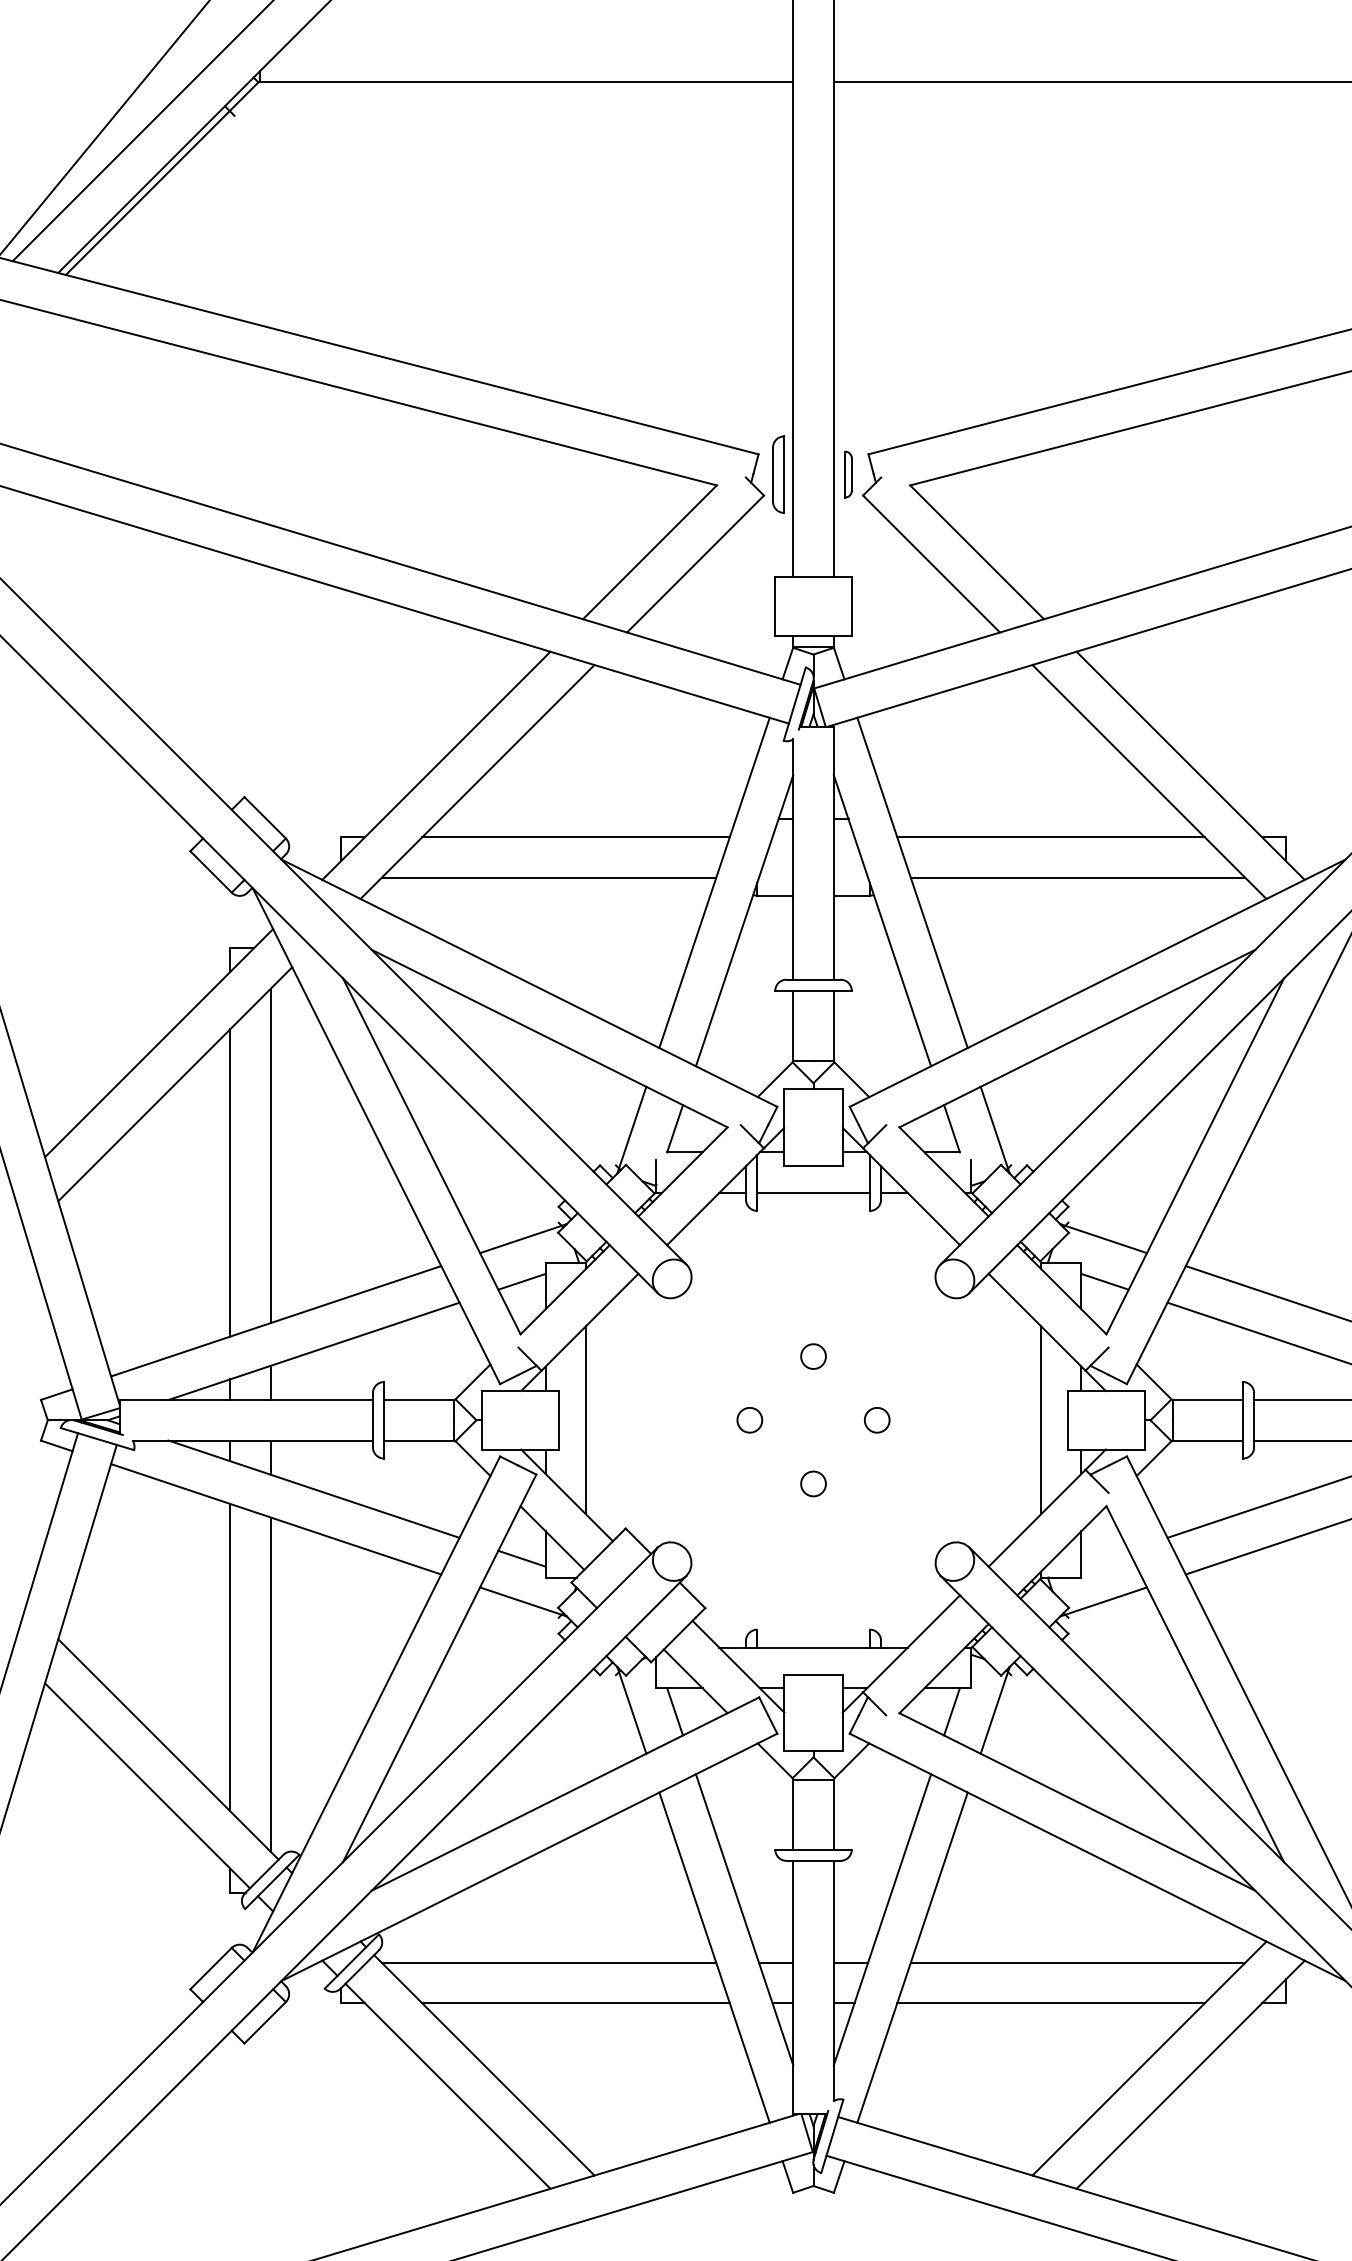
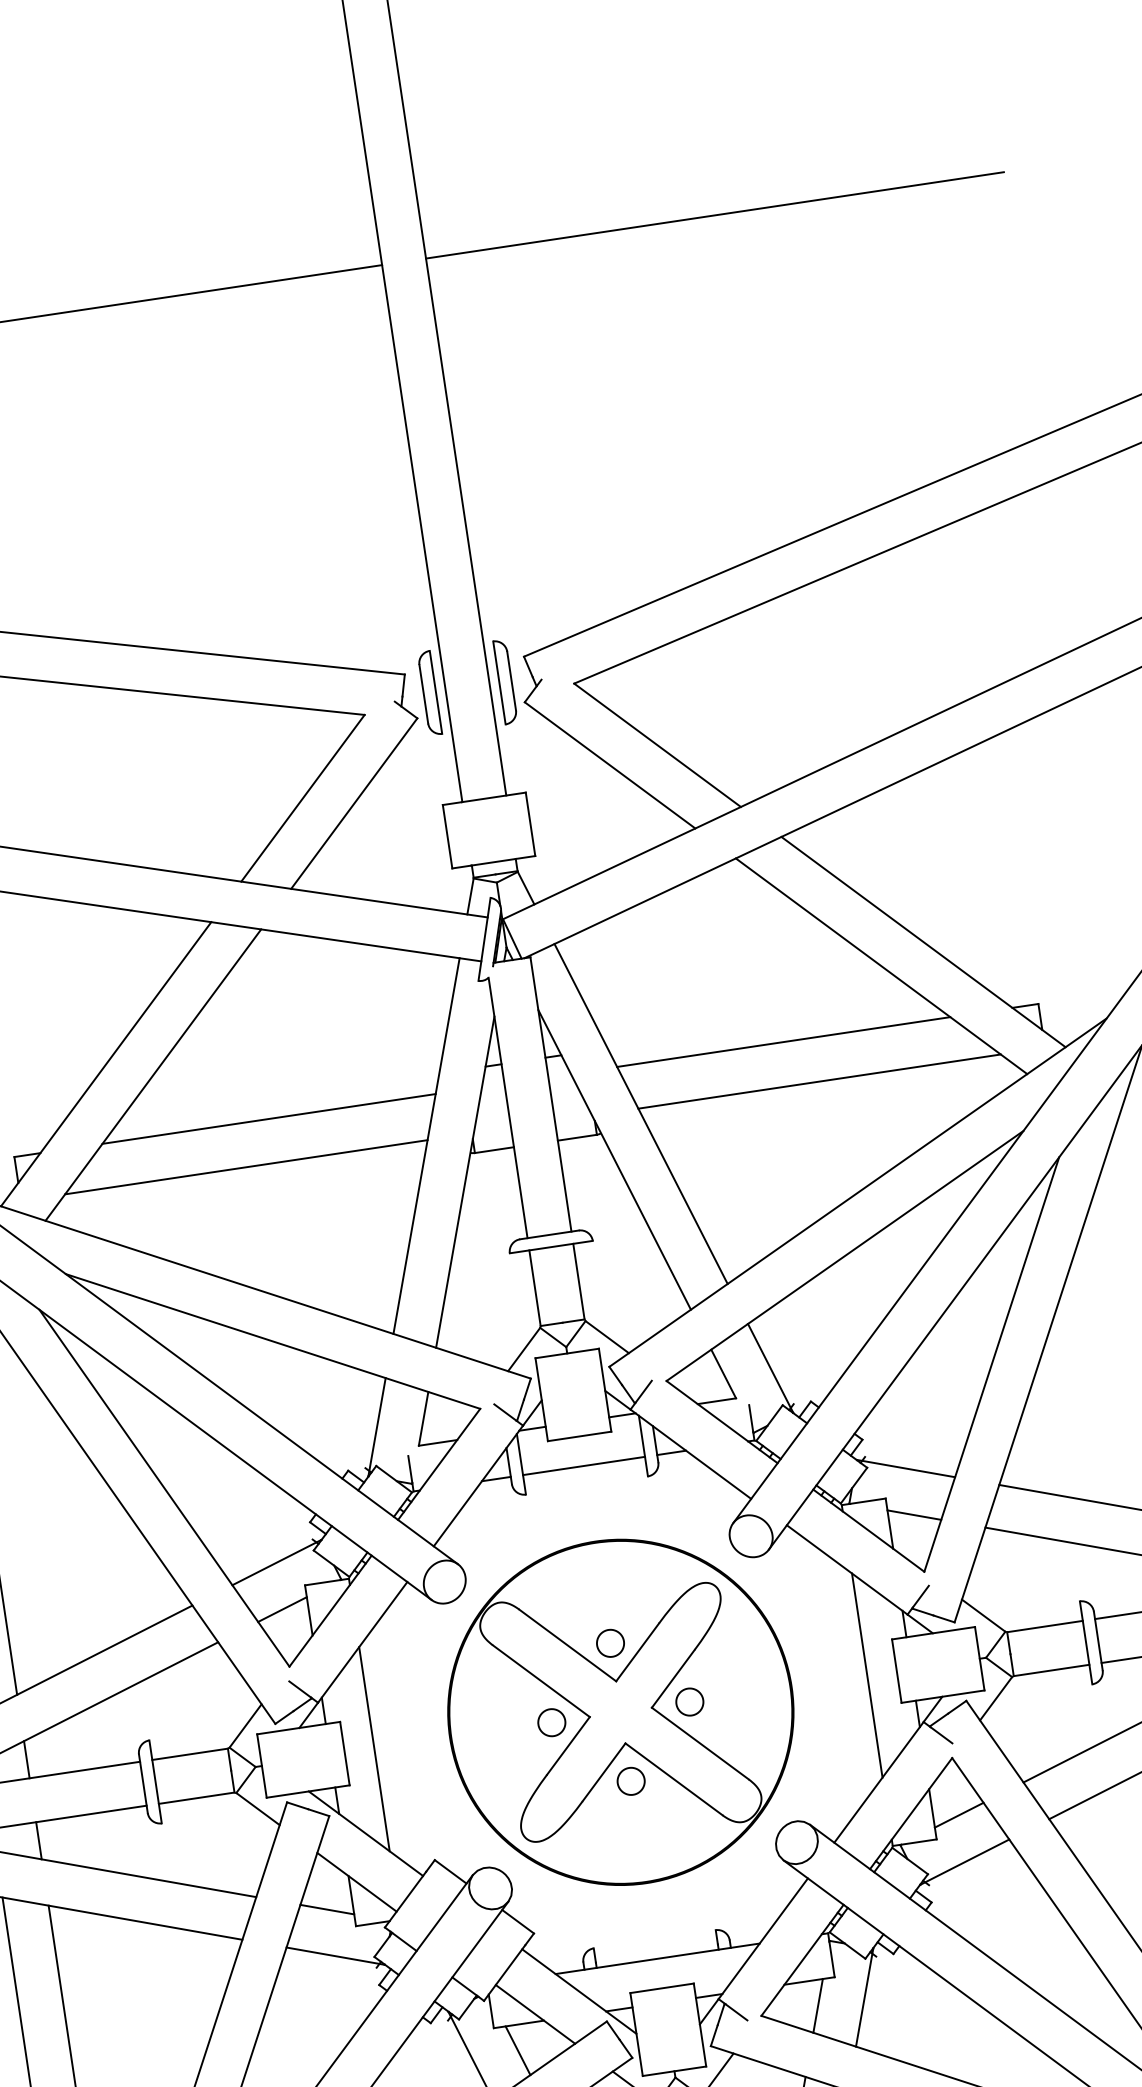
part: (848, 474) -> (505, 681), size x1.67
part: (813, 1419) -> (620, 1711), added
line: (1104, 1558) -> (958, 1815), added

